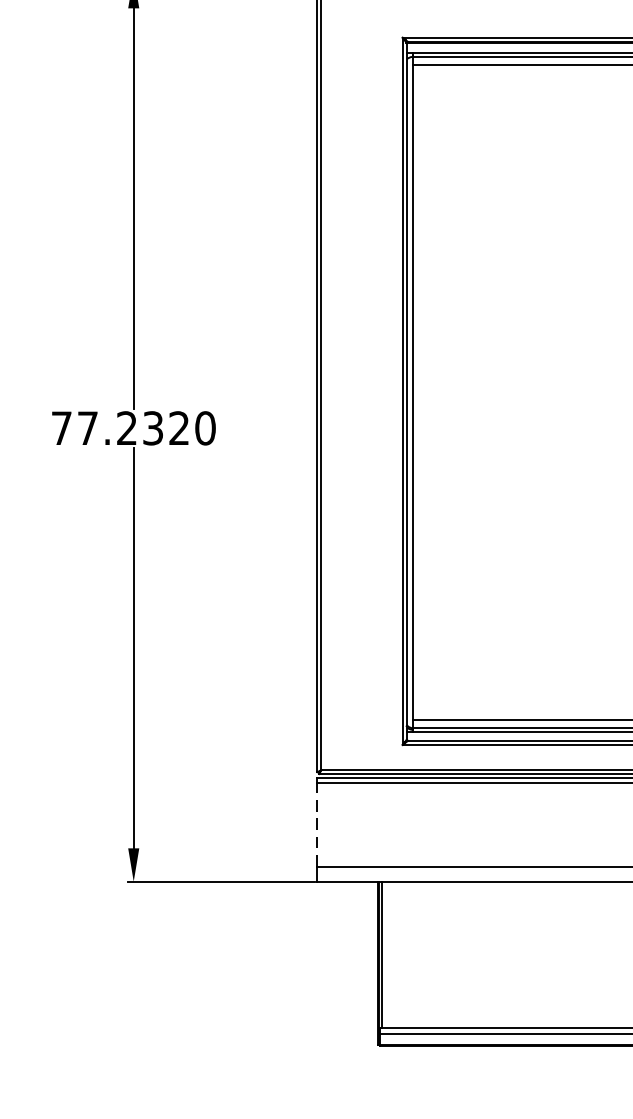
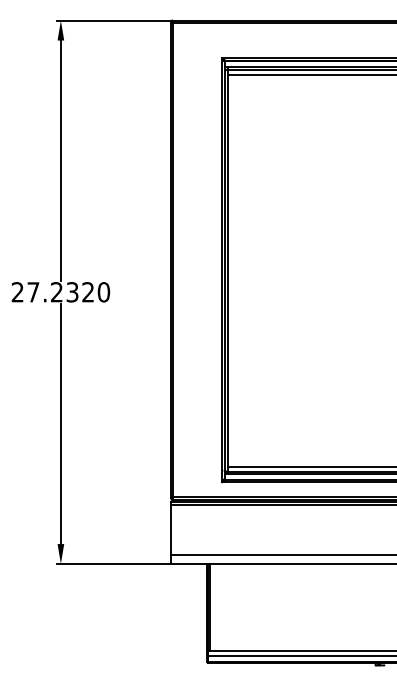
text: (61, 428) -> (17, 292), 77.2320 -> 27.2320
line: (318, 824) -> (171, 529), dashed -> solid

